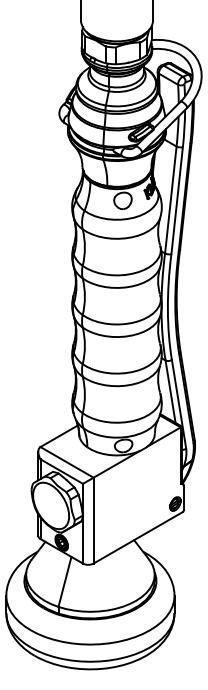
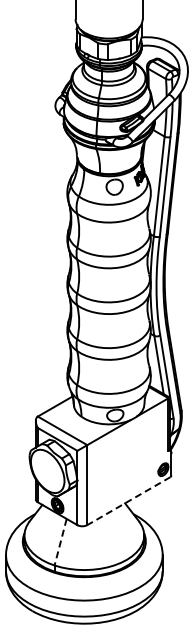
line: (137, 538) -> (128, 501), solid -> dashed
line: (64, 582) -> (60, 542), solid -> dashed

